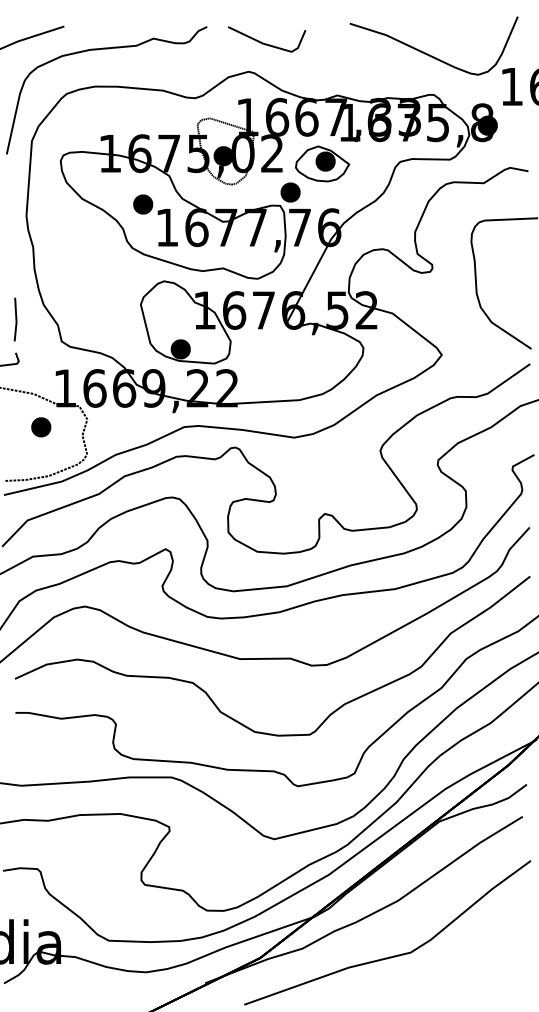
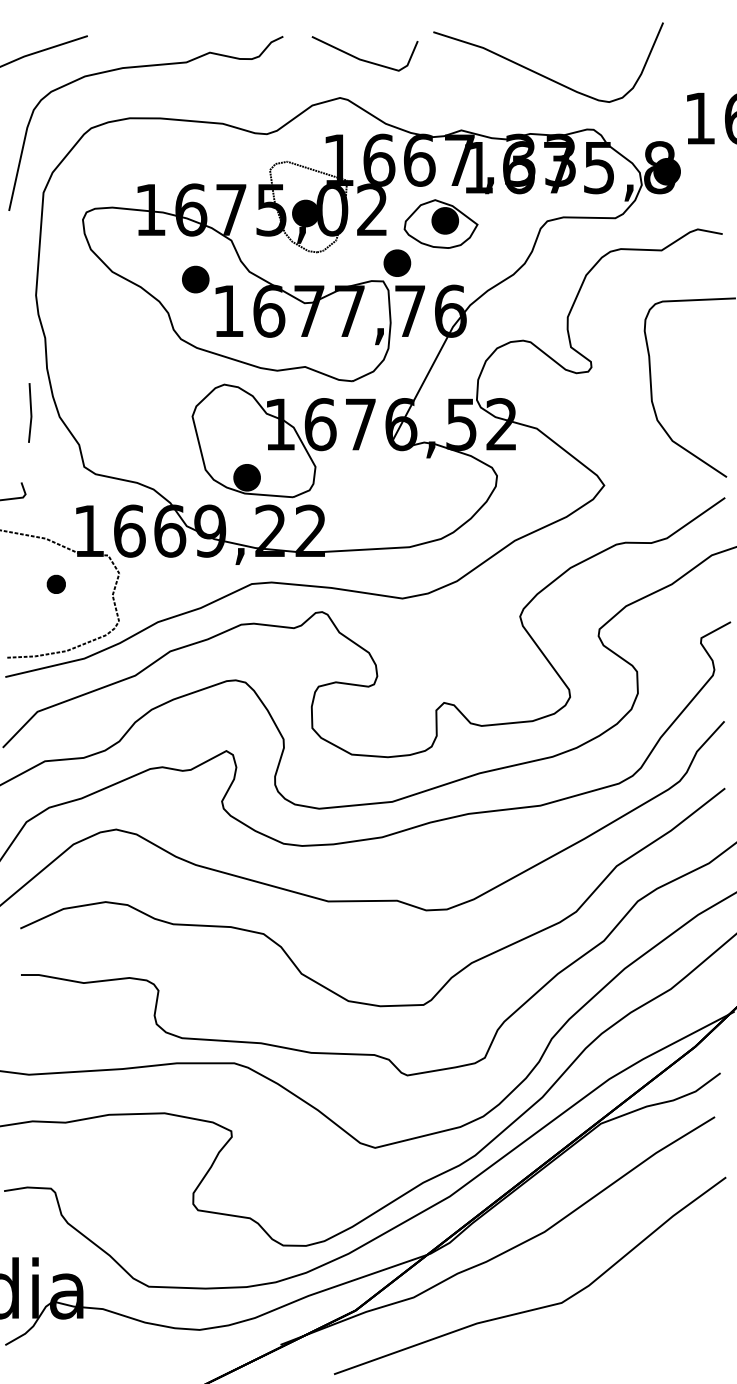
curve: (429, 54) -> (542, 74), moved
line: (15, 319) -> (30, 412), moved
part: (41, 427) -> (56, 584), size x0.7

